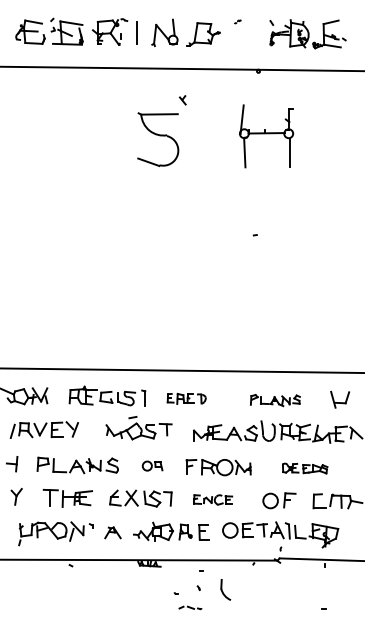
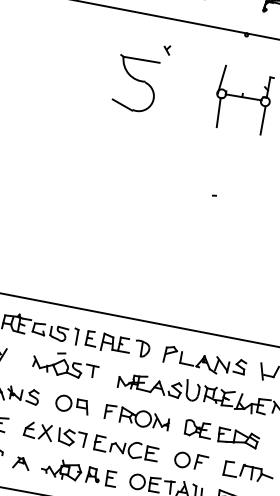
part: (186, 398) -> (117, 344), size x1.67
part: (275, 400) -> (205, 361), size x1.67
part: (152, 465) -> (72, 404), size x1.67
part: (305, 468) -> (222, 434), size x1.67
part: (212, 499) -> (125, 448), size x1.67

